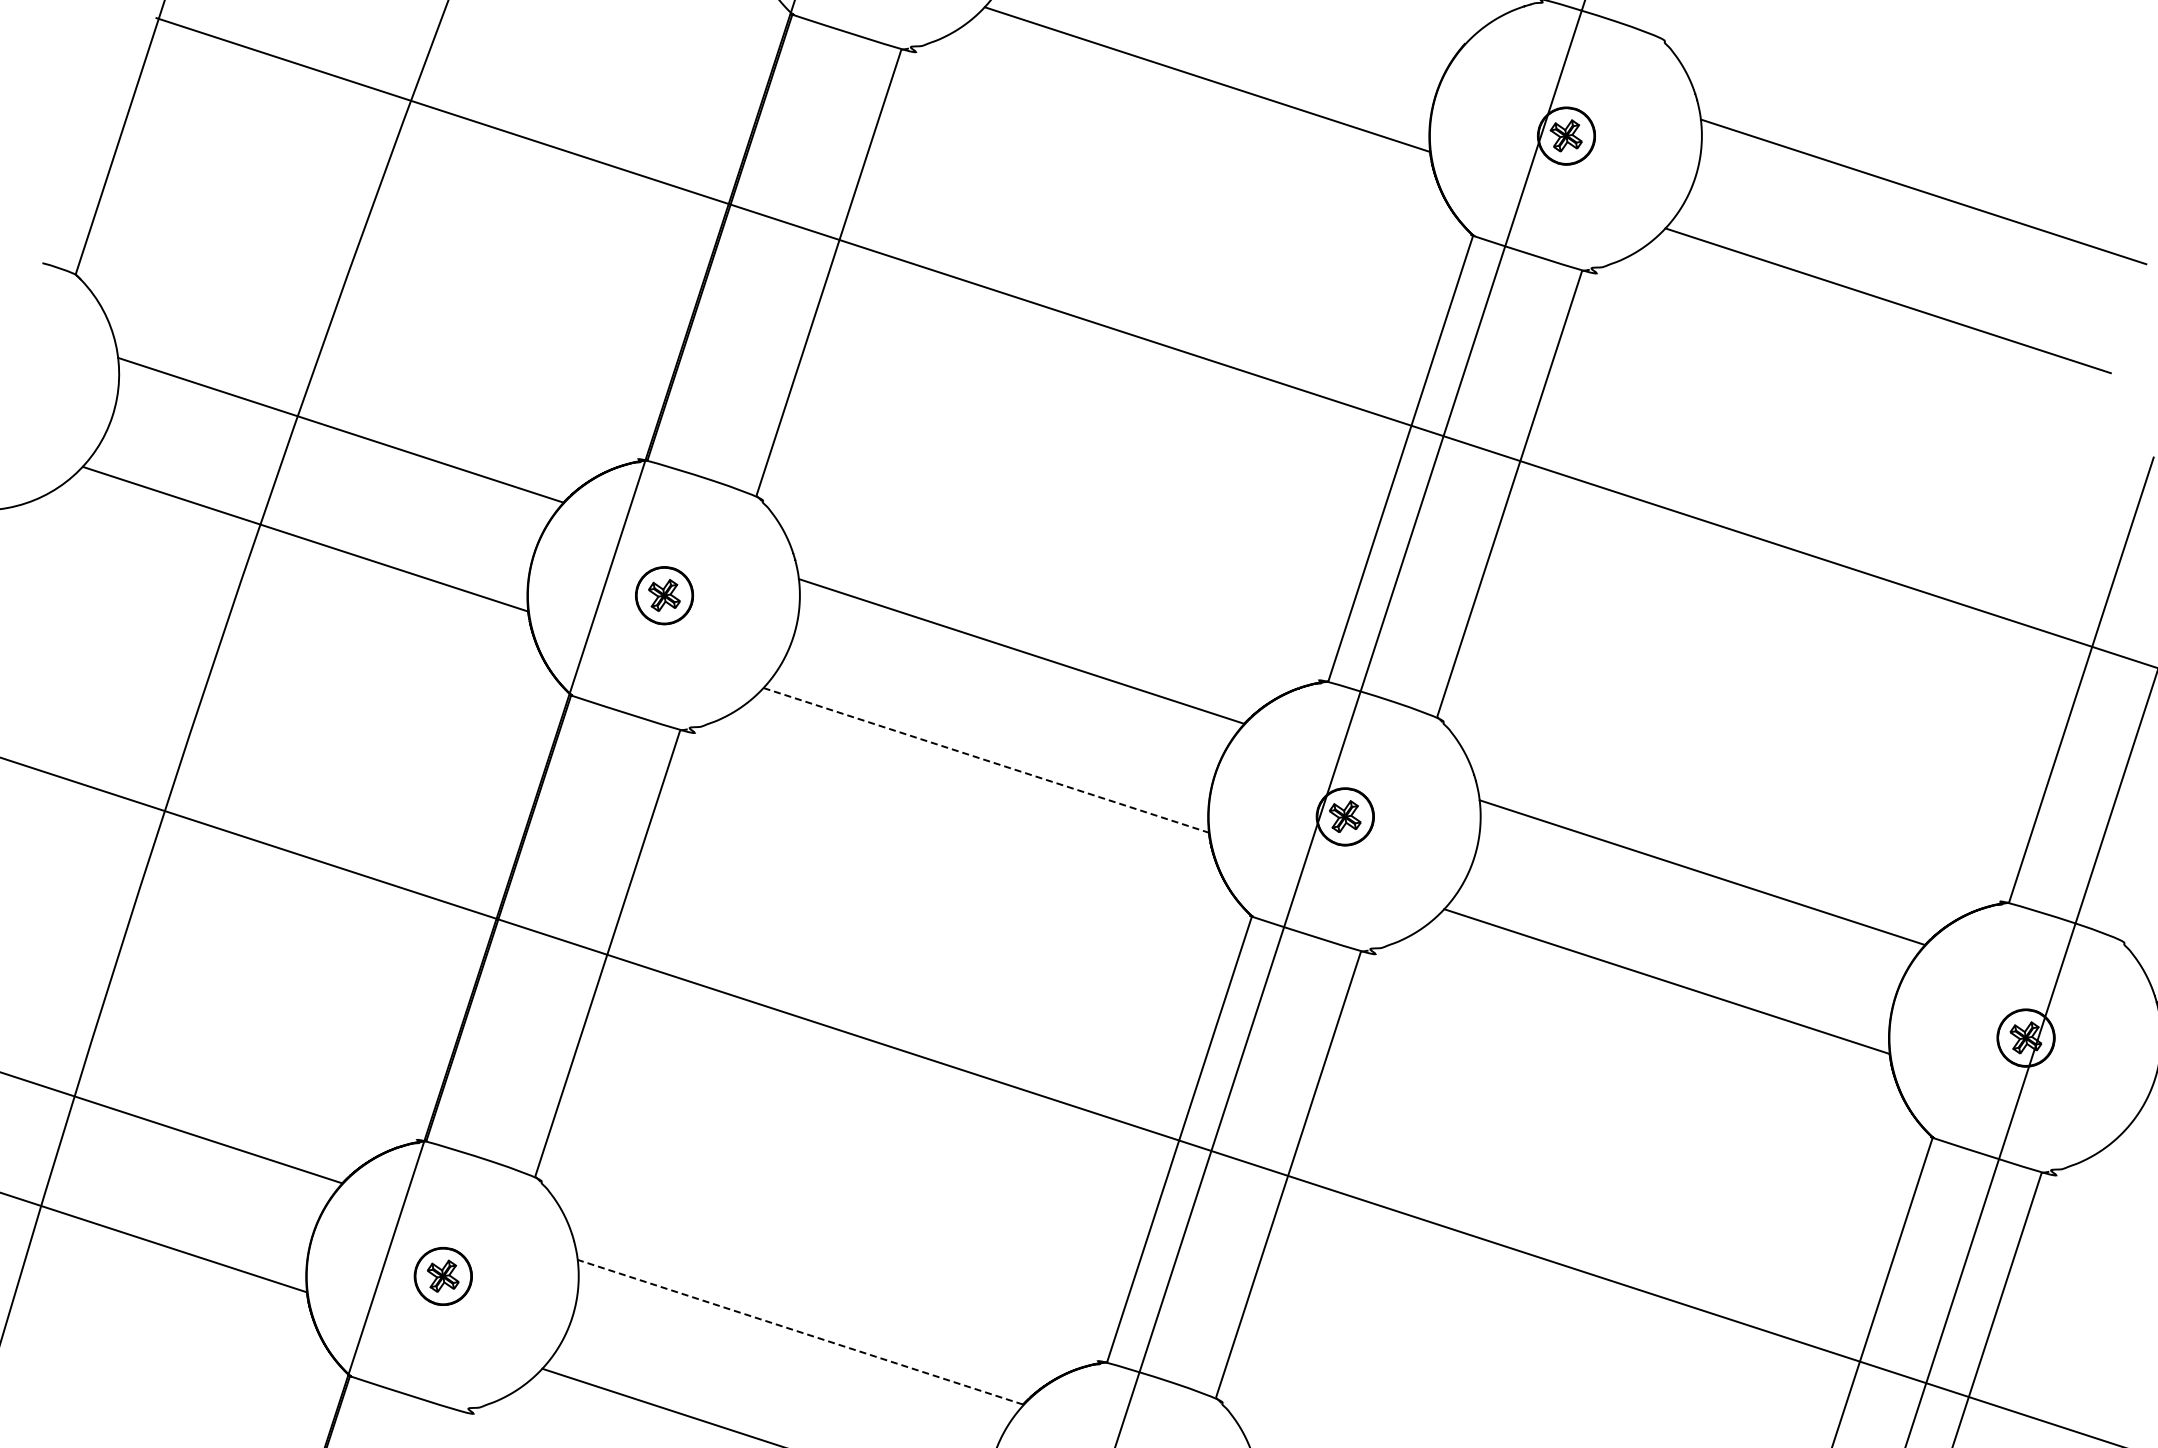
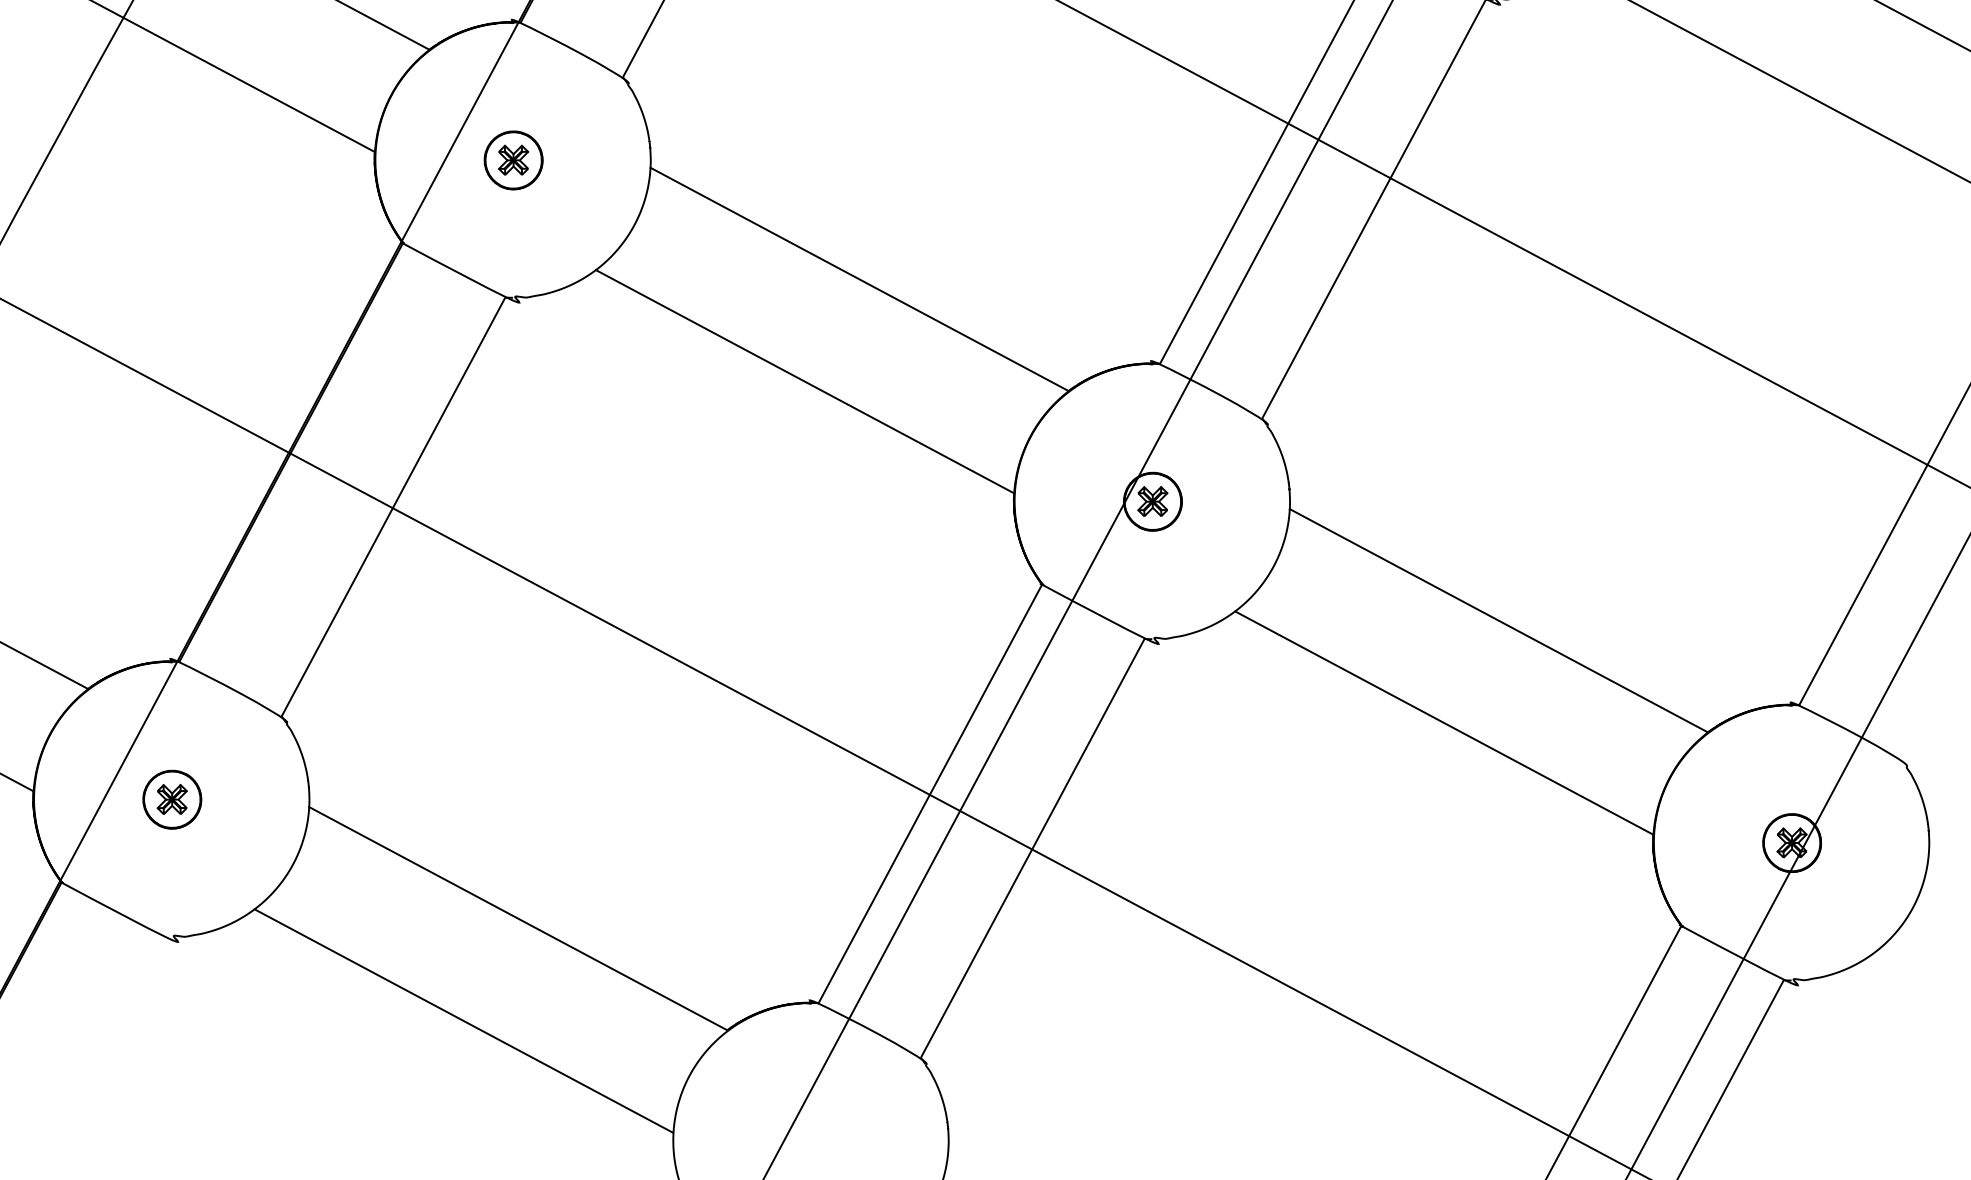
line: (986, 760) -> (805, 381), dashed -> solid
line: (799, 1332) -> (517, 918), dashed -> solid

